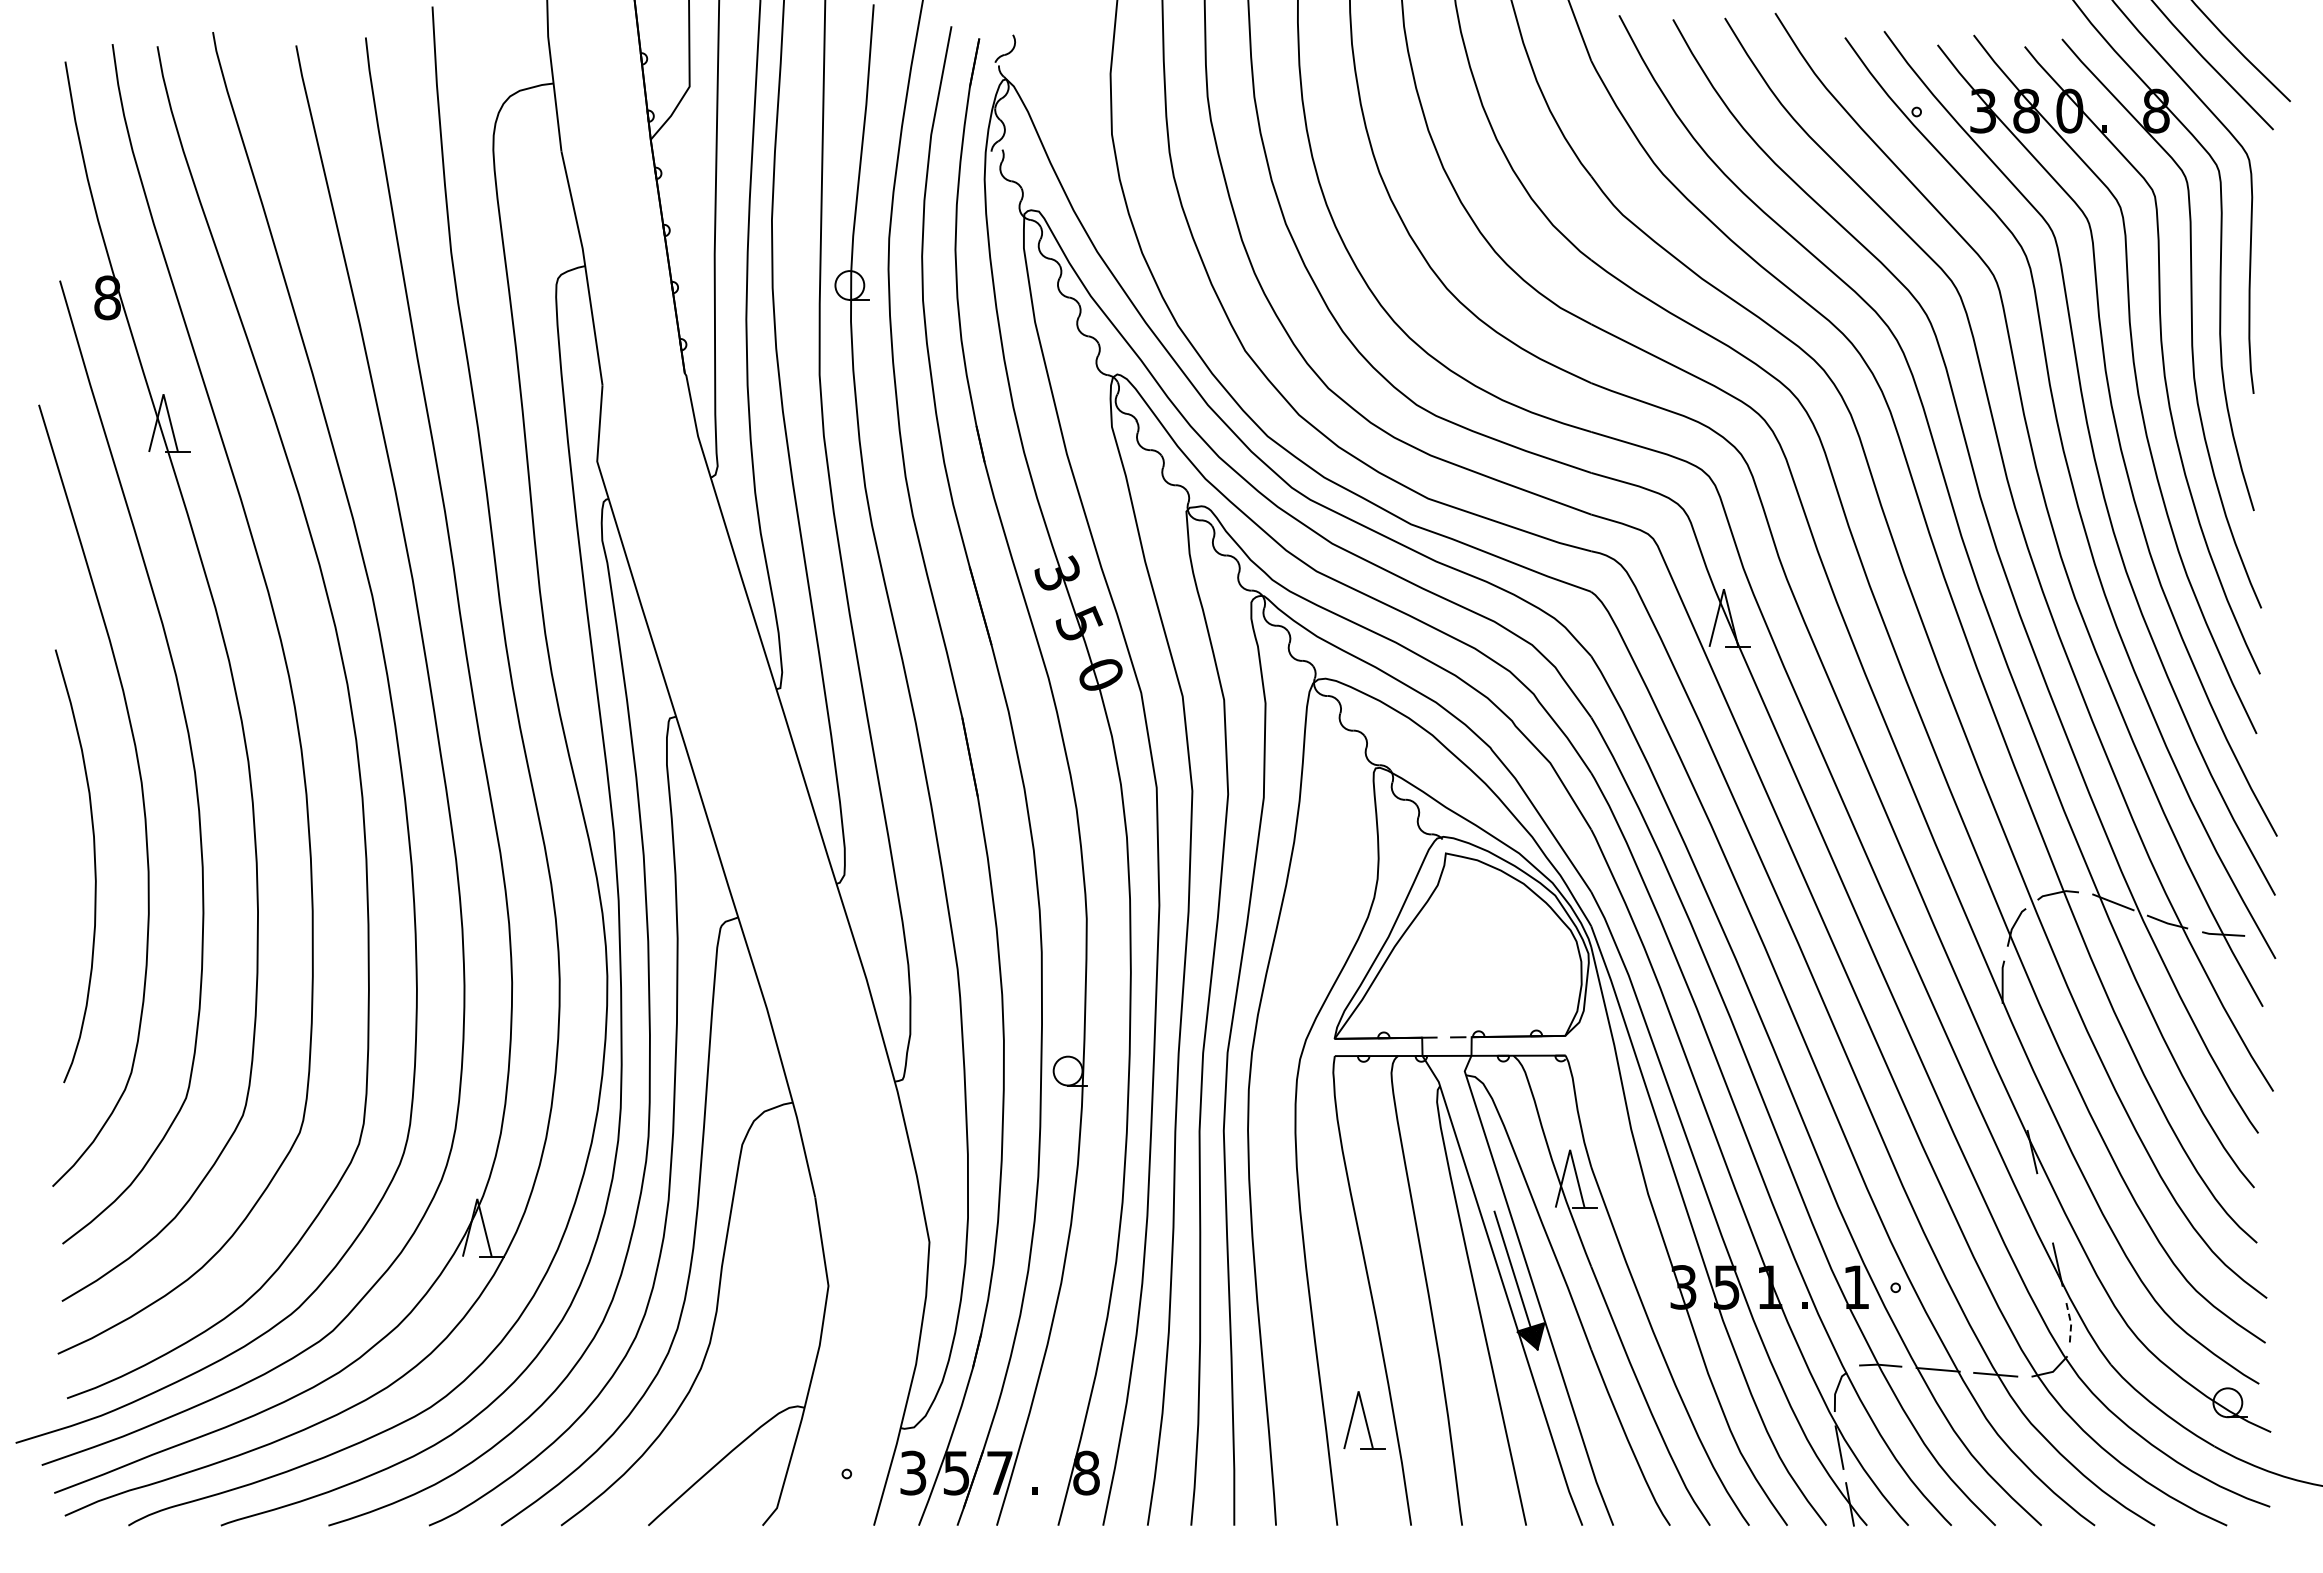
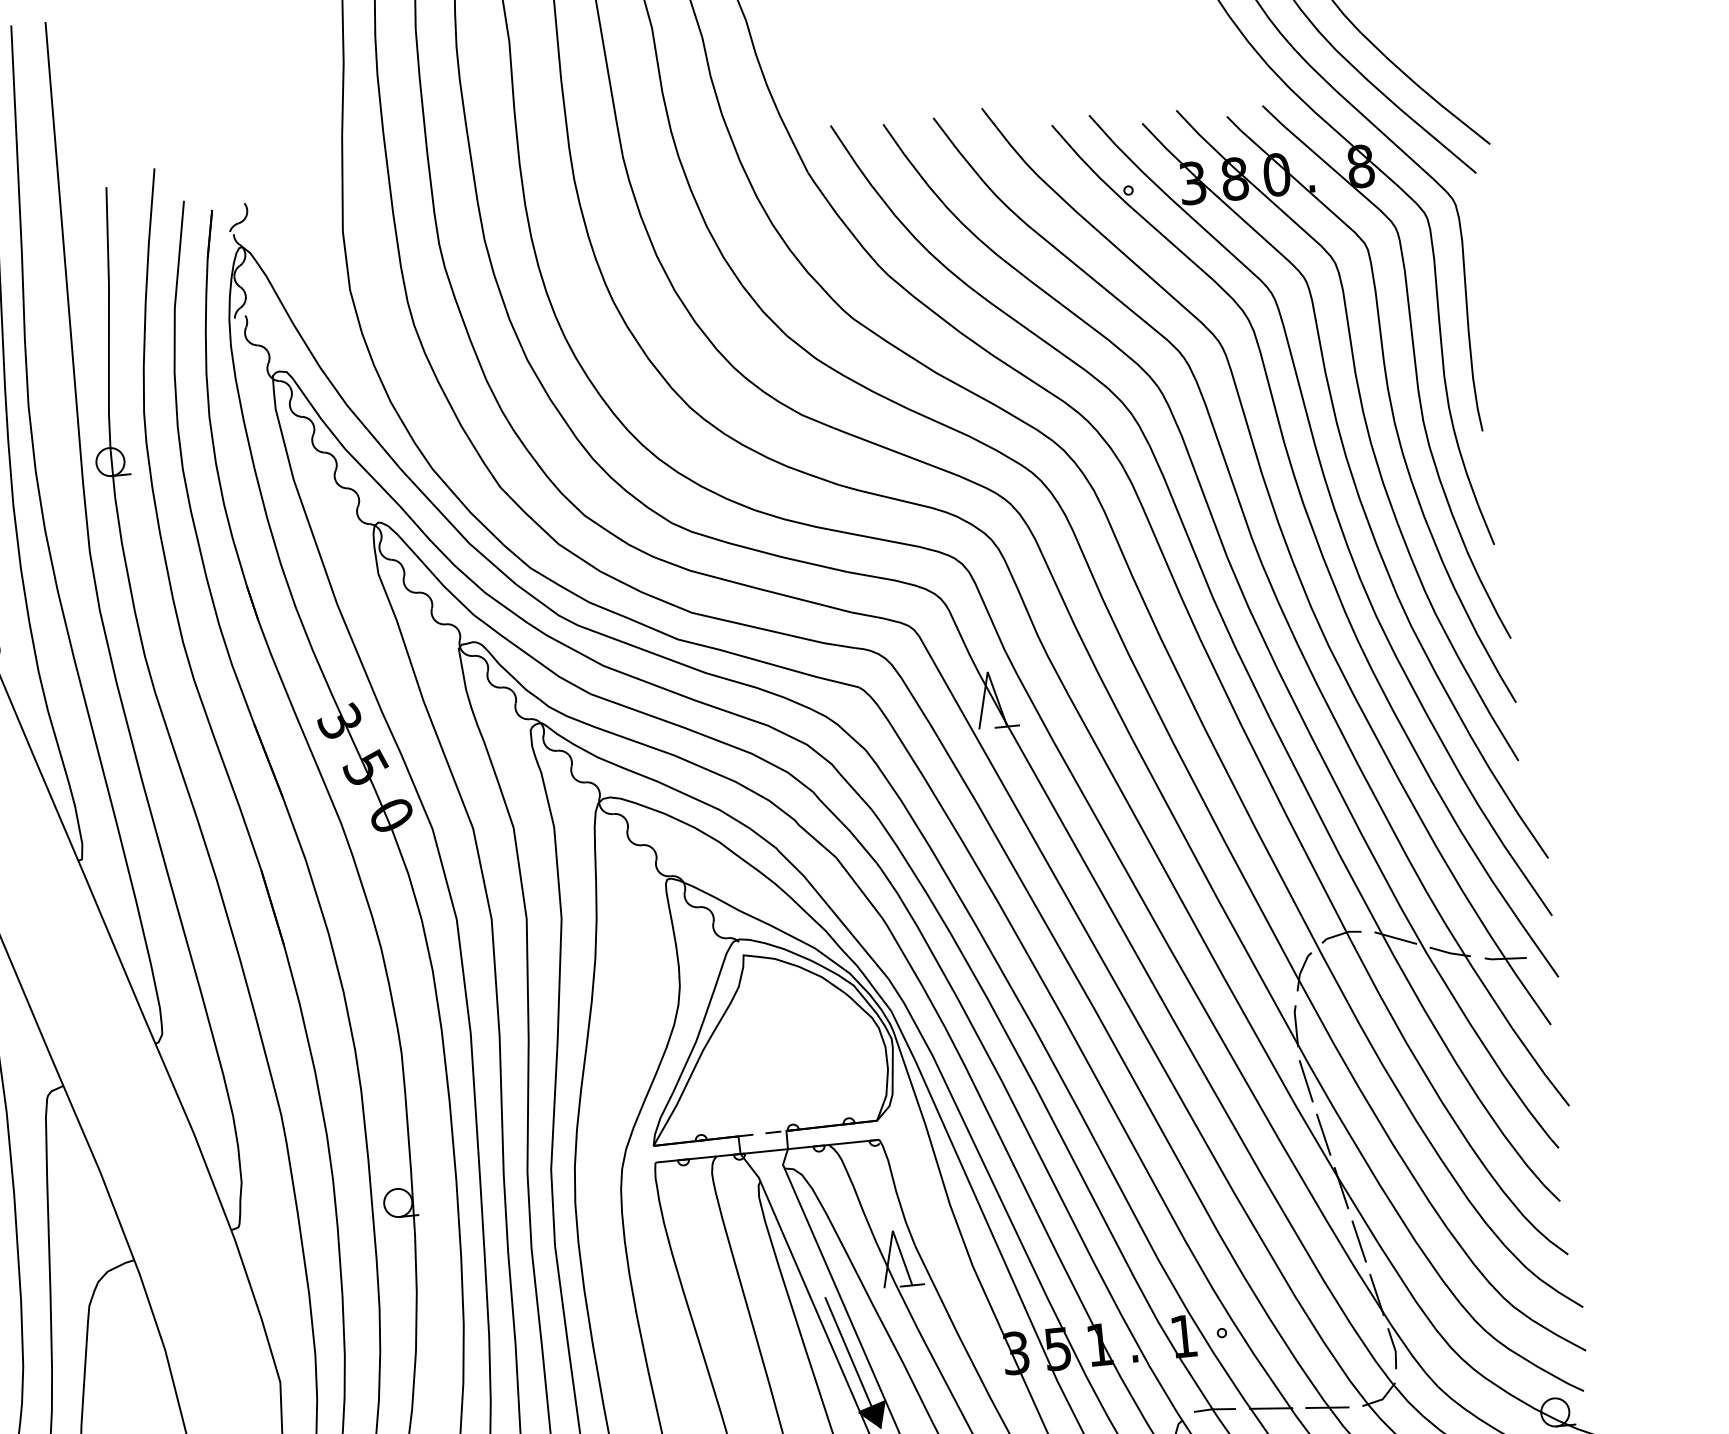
line: (2006, 1039) -> (1305, 1081), added
line: (2019, 1095) -> (1323, 1134), added
line: (2044, 1208) -> (1358, 1241), added
line: (2070, 1321) -> (1394, 1348), dashed -> solid

